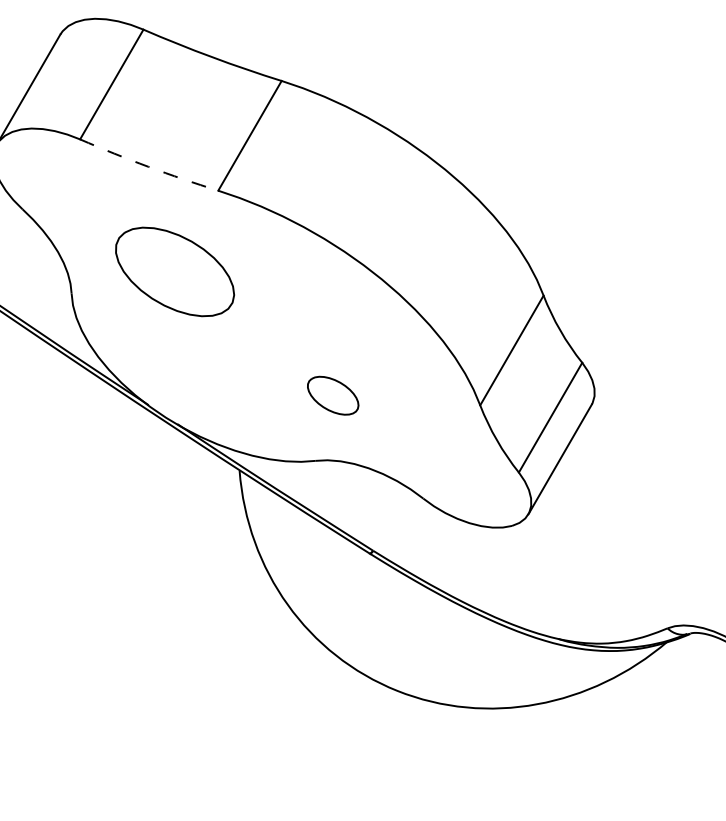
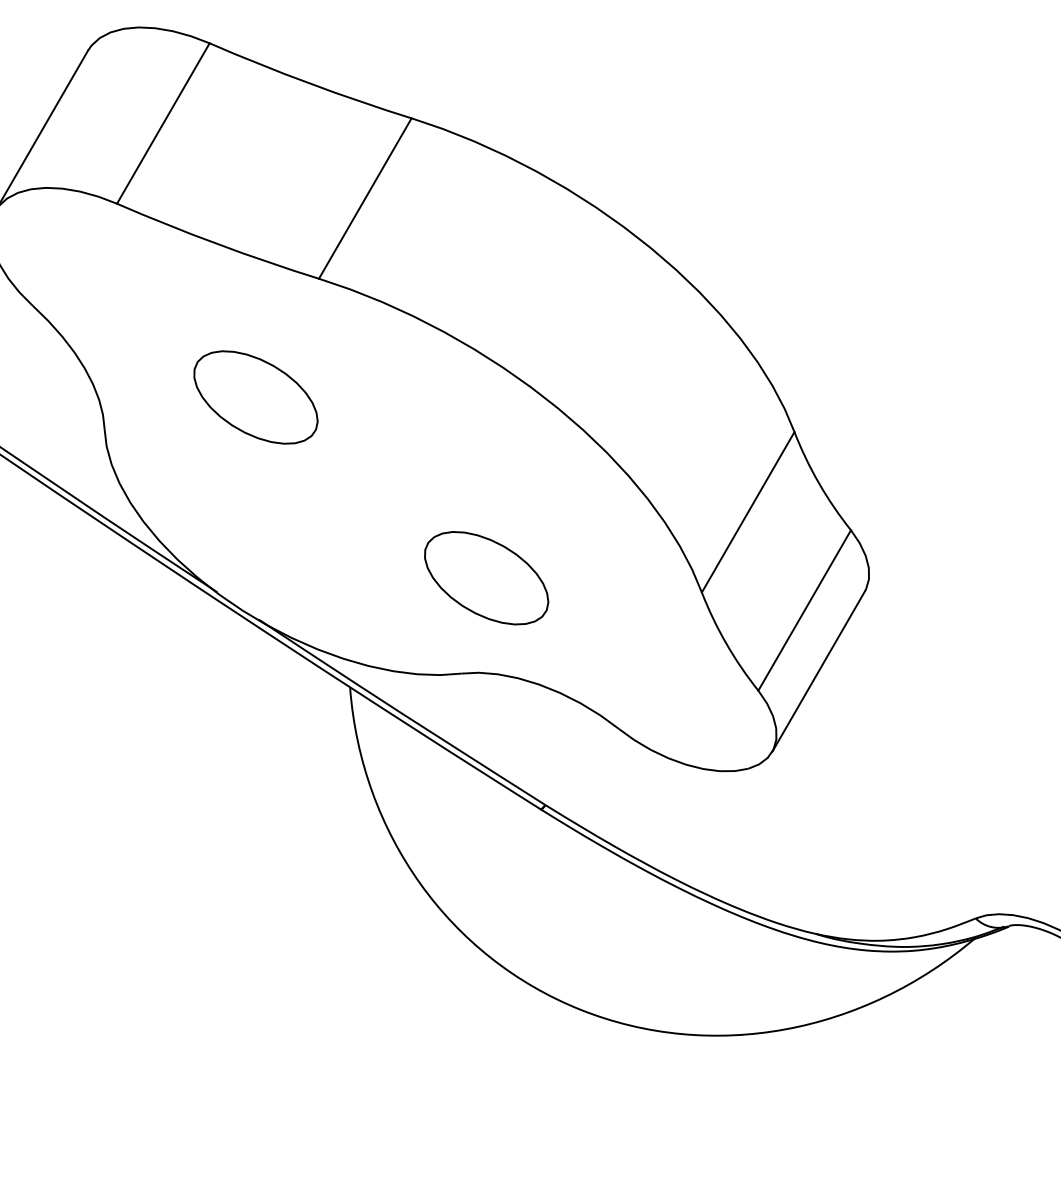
arc: (148, 166) -> (216, 243), dashed -> solid
part: (175, 271) -> (256, 396), size x0.71
part: (333, 395) -> (487, 578), size x1.67

